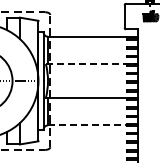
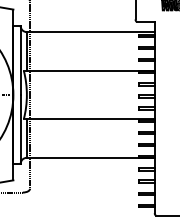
line: (92, 64) -> (89, 71), dashed -> solid
line: (93, 125) -> (91, 157), dashed -> solid

